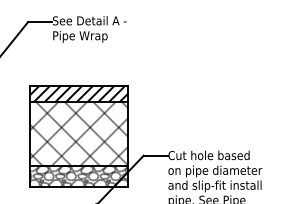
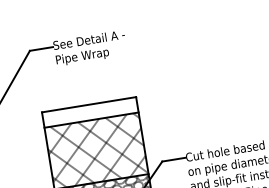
hatch: (78, 94) -> (89, 112), removed

